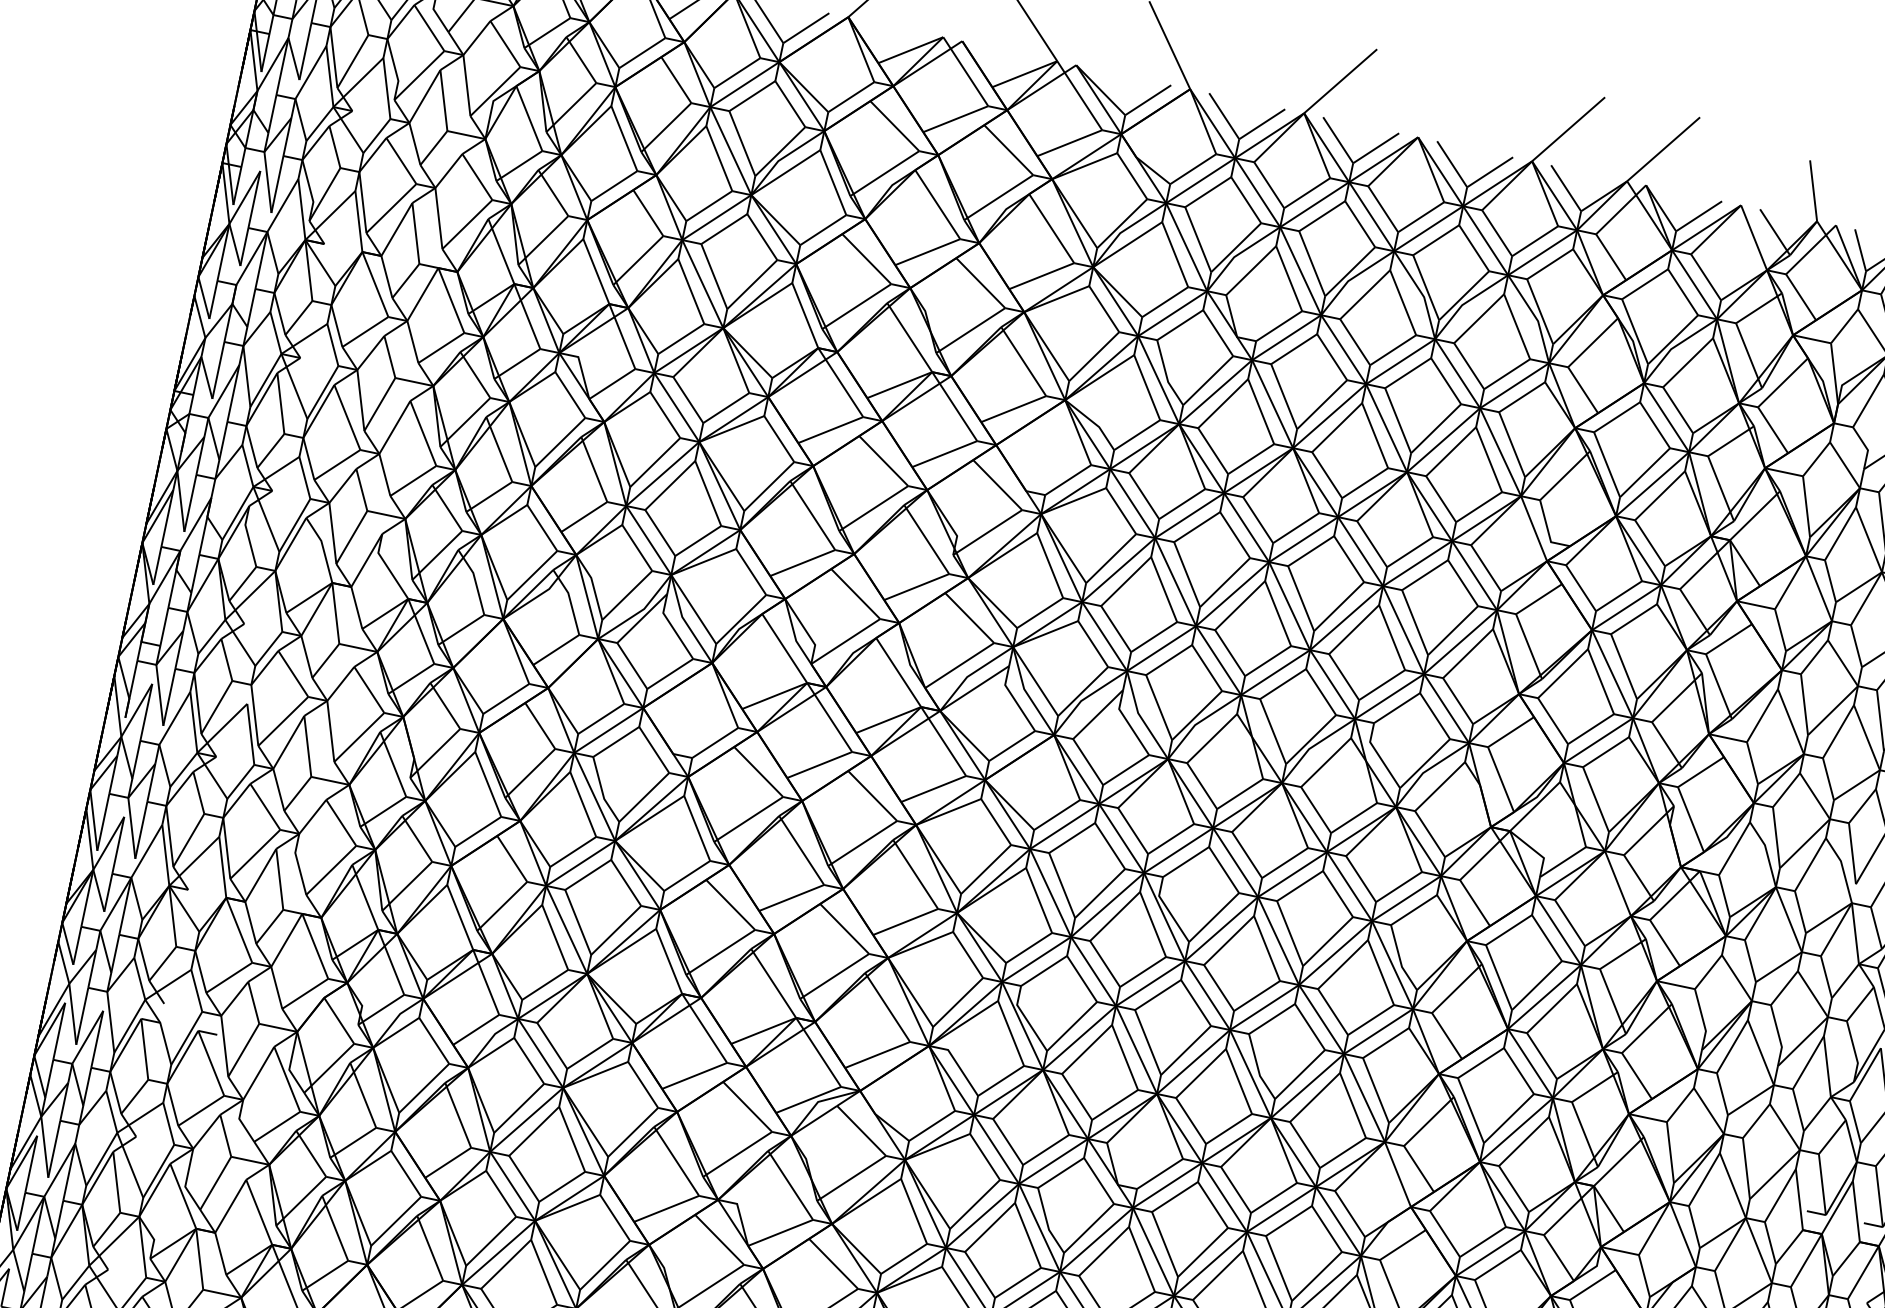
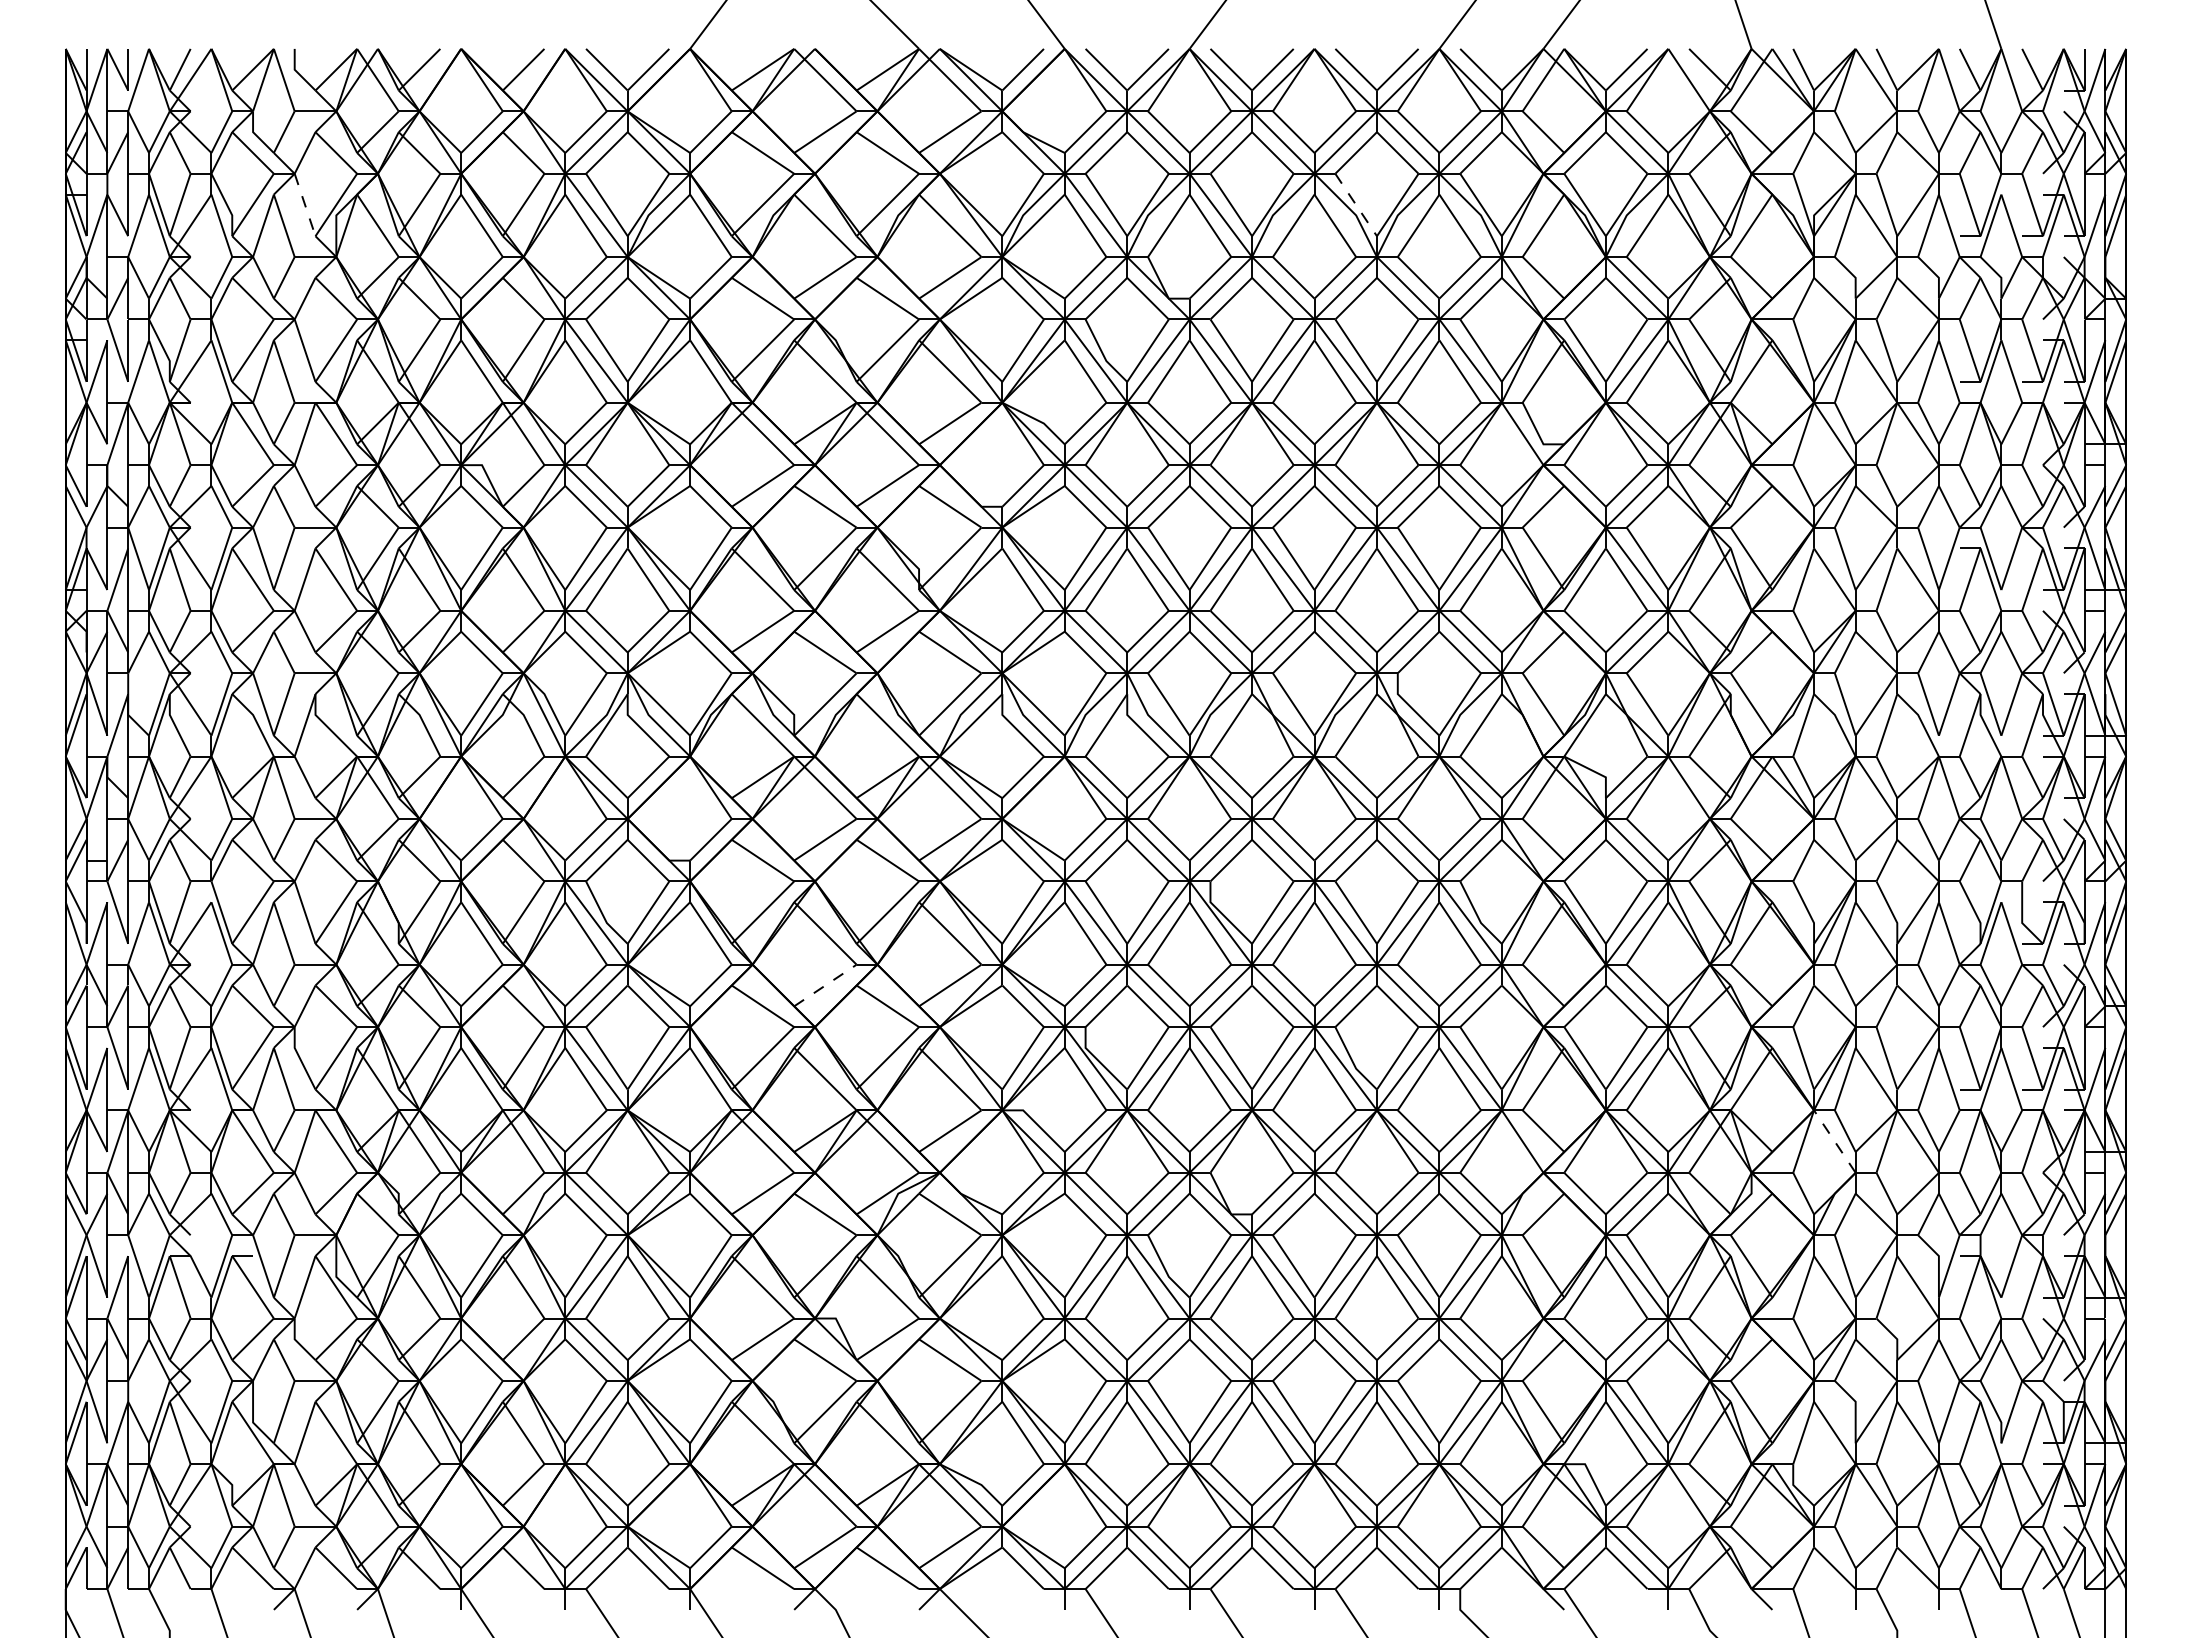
line: (467, 85) -> (305, 204), solid -> dashed
line: (1426, 287) -> (1356, 204), solid -> dashed
line: (791, 897) -> (825, 985), solid -> dashed
line: (1682, 1234) -> (1834, 1141), solid -> dashed

